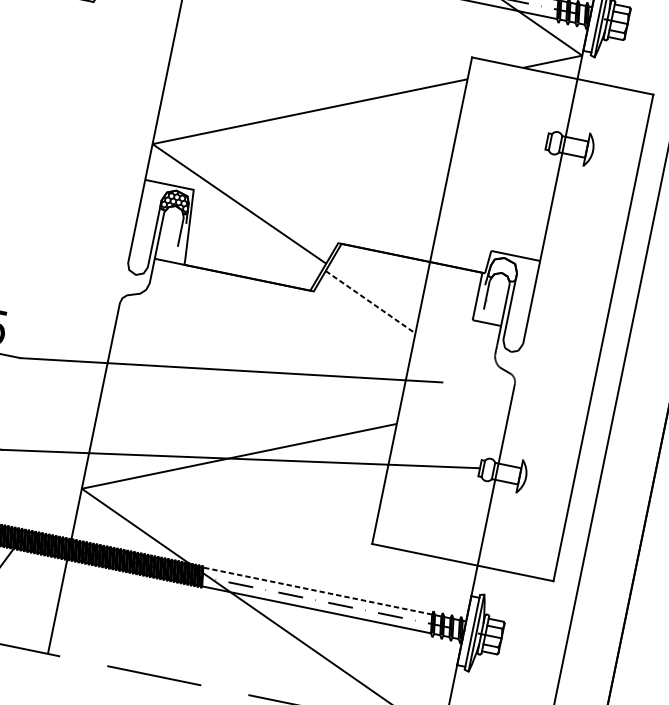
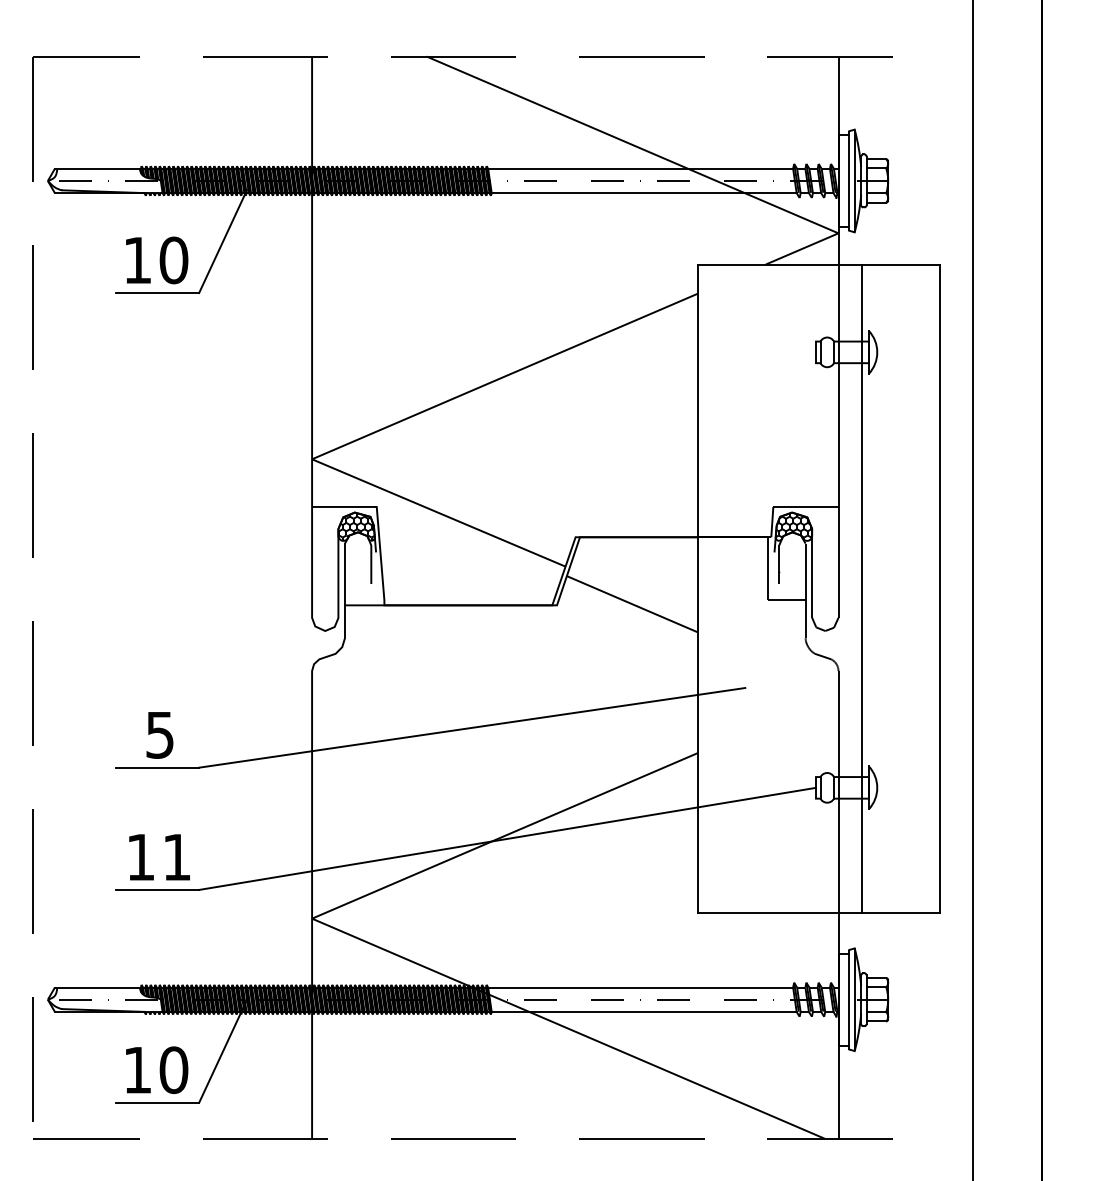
hatch: (503, 268) -> (793, 526), added
line: (370, 302) -> (632, 604), dashed -> solid
line: (544, 325) -> (861, 588), added
line: (317, 590) -> (640, 987), dashed -> solid

